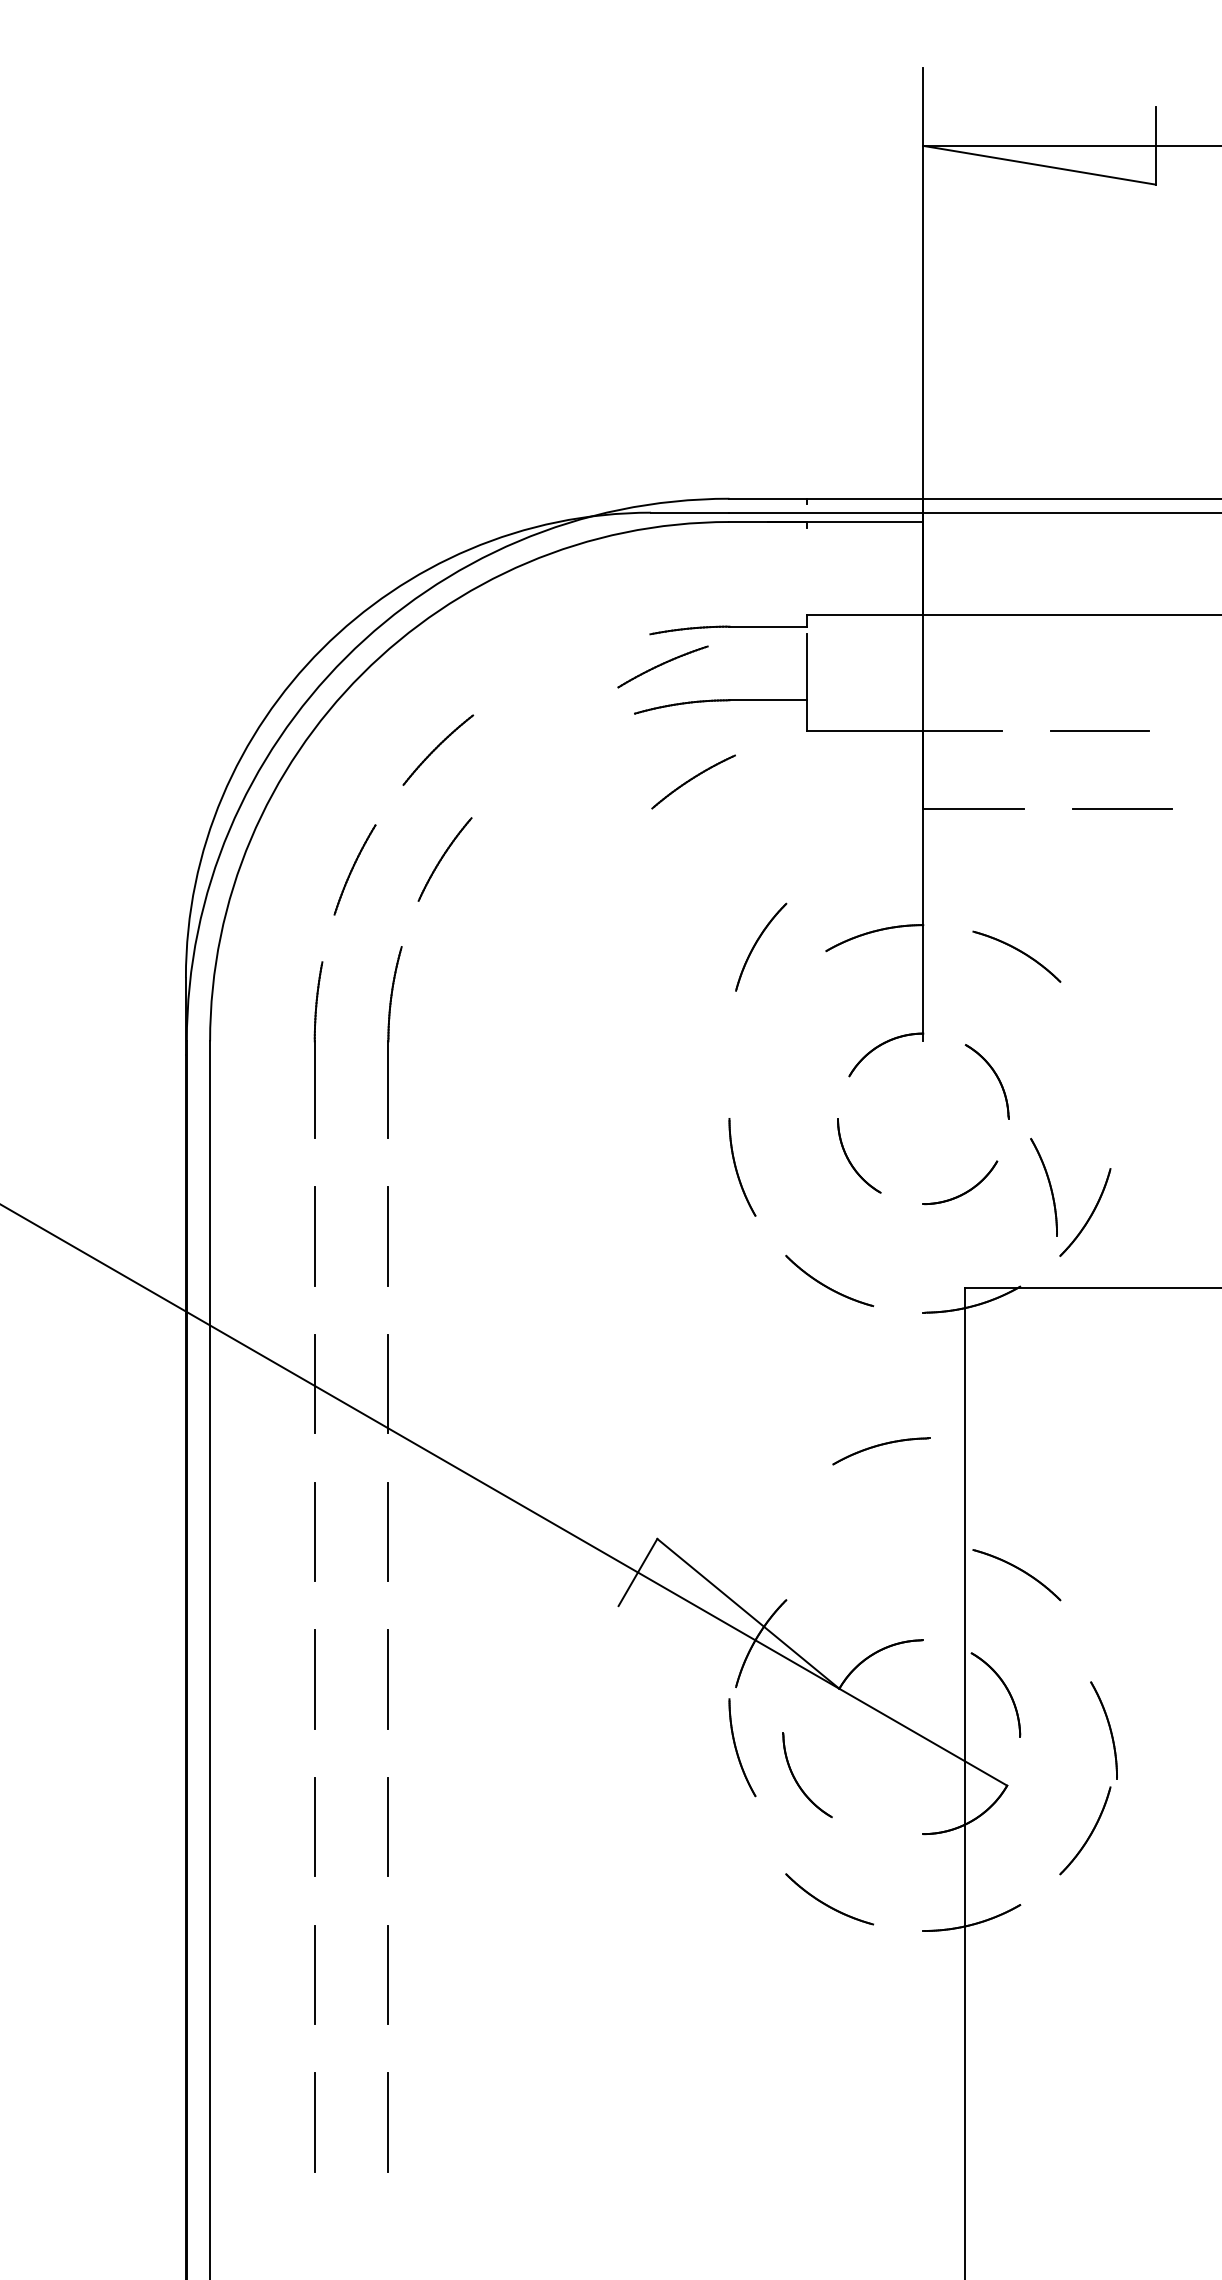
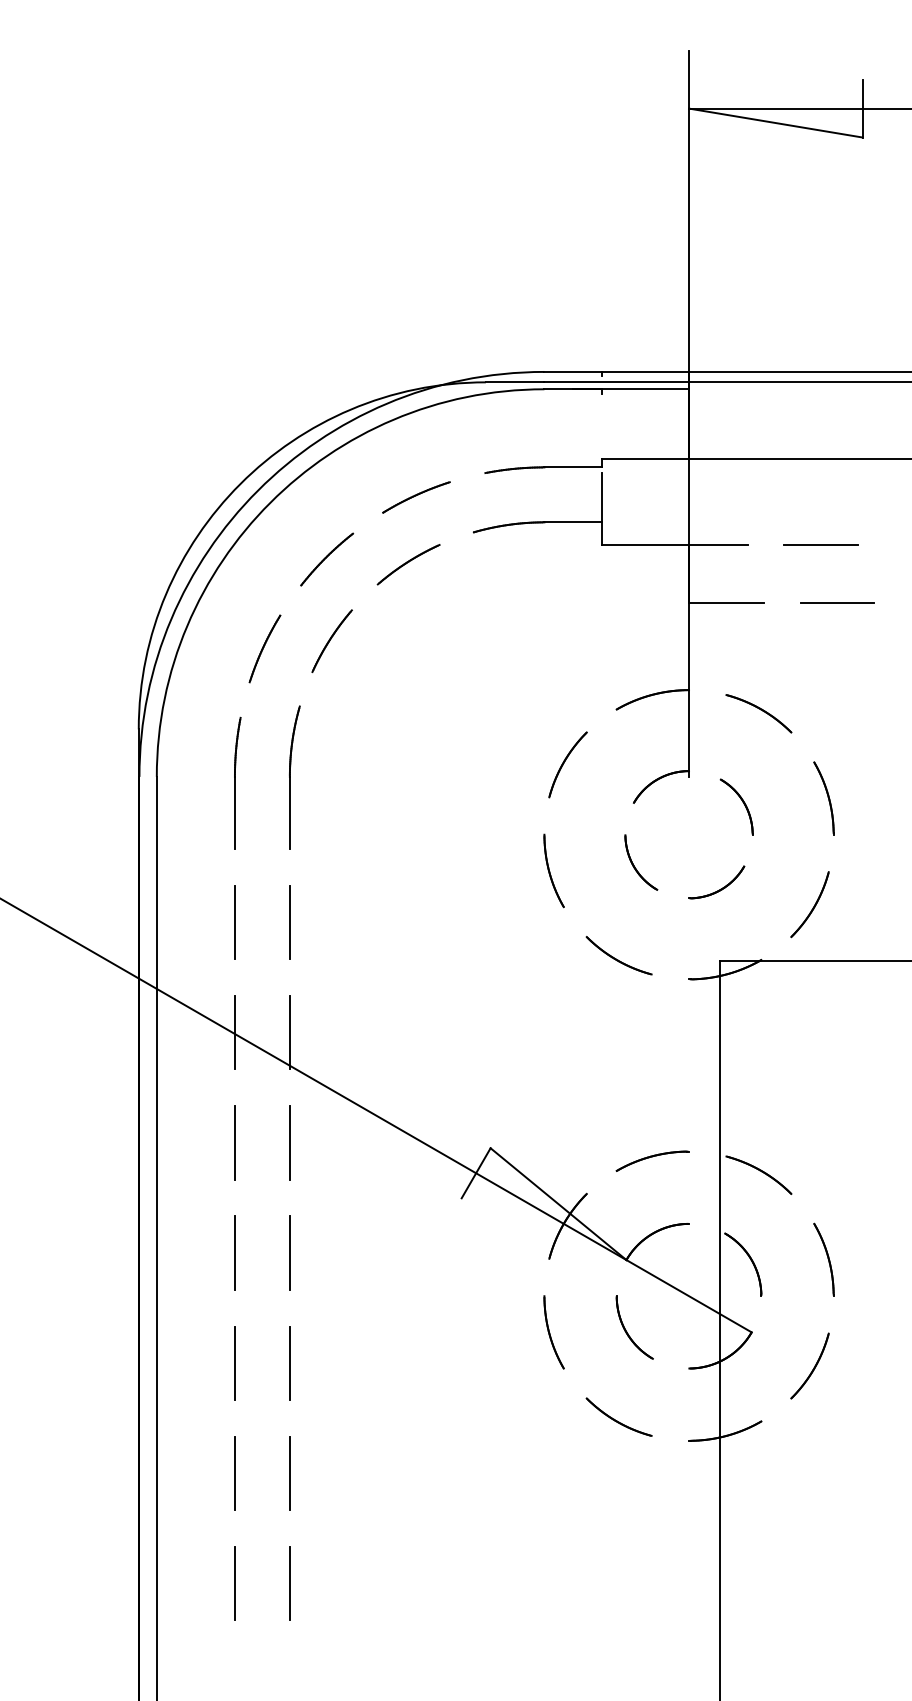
part: (662, 666) -> (416, 497), moved
part: (693, 781) -> (408, 564), moved
part: (761, 946) -> (568, 764), moved
part: (1049, 1186) -> (828, 797), moved
part: (881, 1451) -> (652, 1161), moved
part: (1103, 1730) -> (823, 1259), moved
part: (742, 1747) -> (554, 1332), moved
part: (798, 1782) -> (628, 1332), moved

